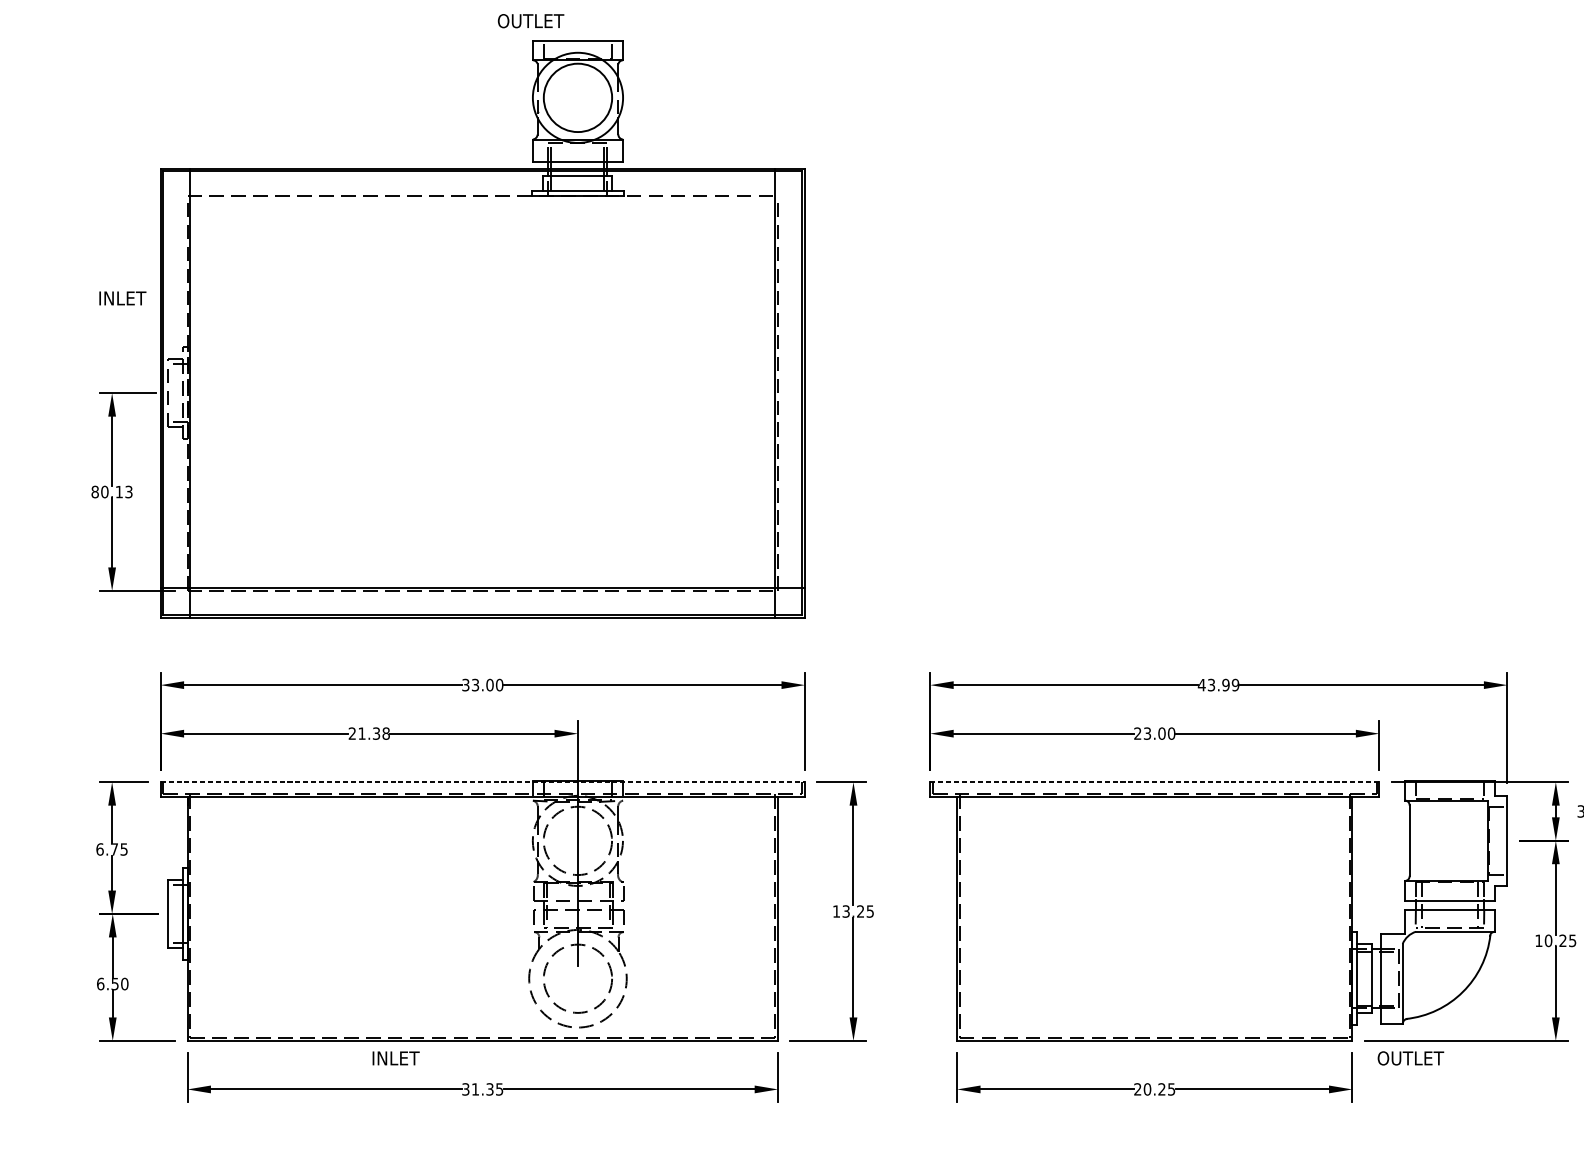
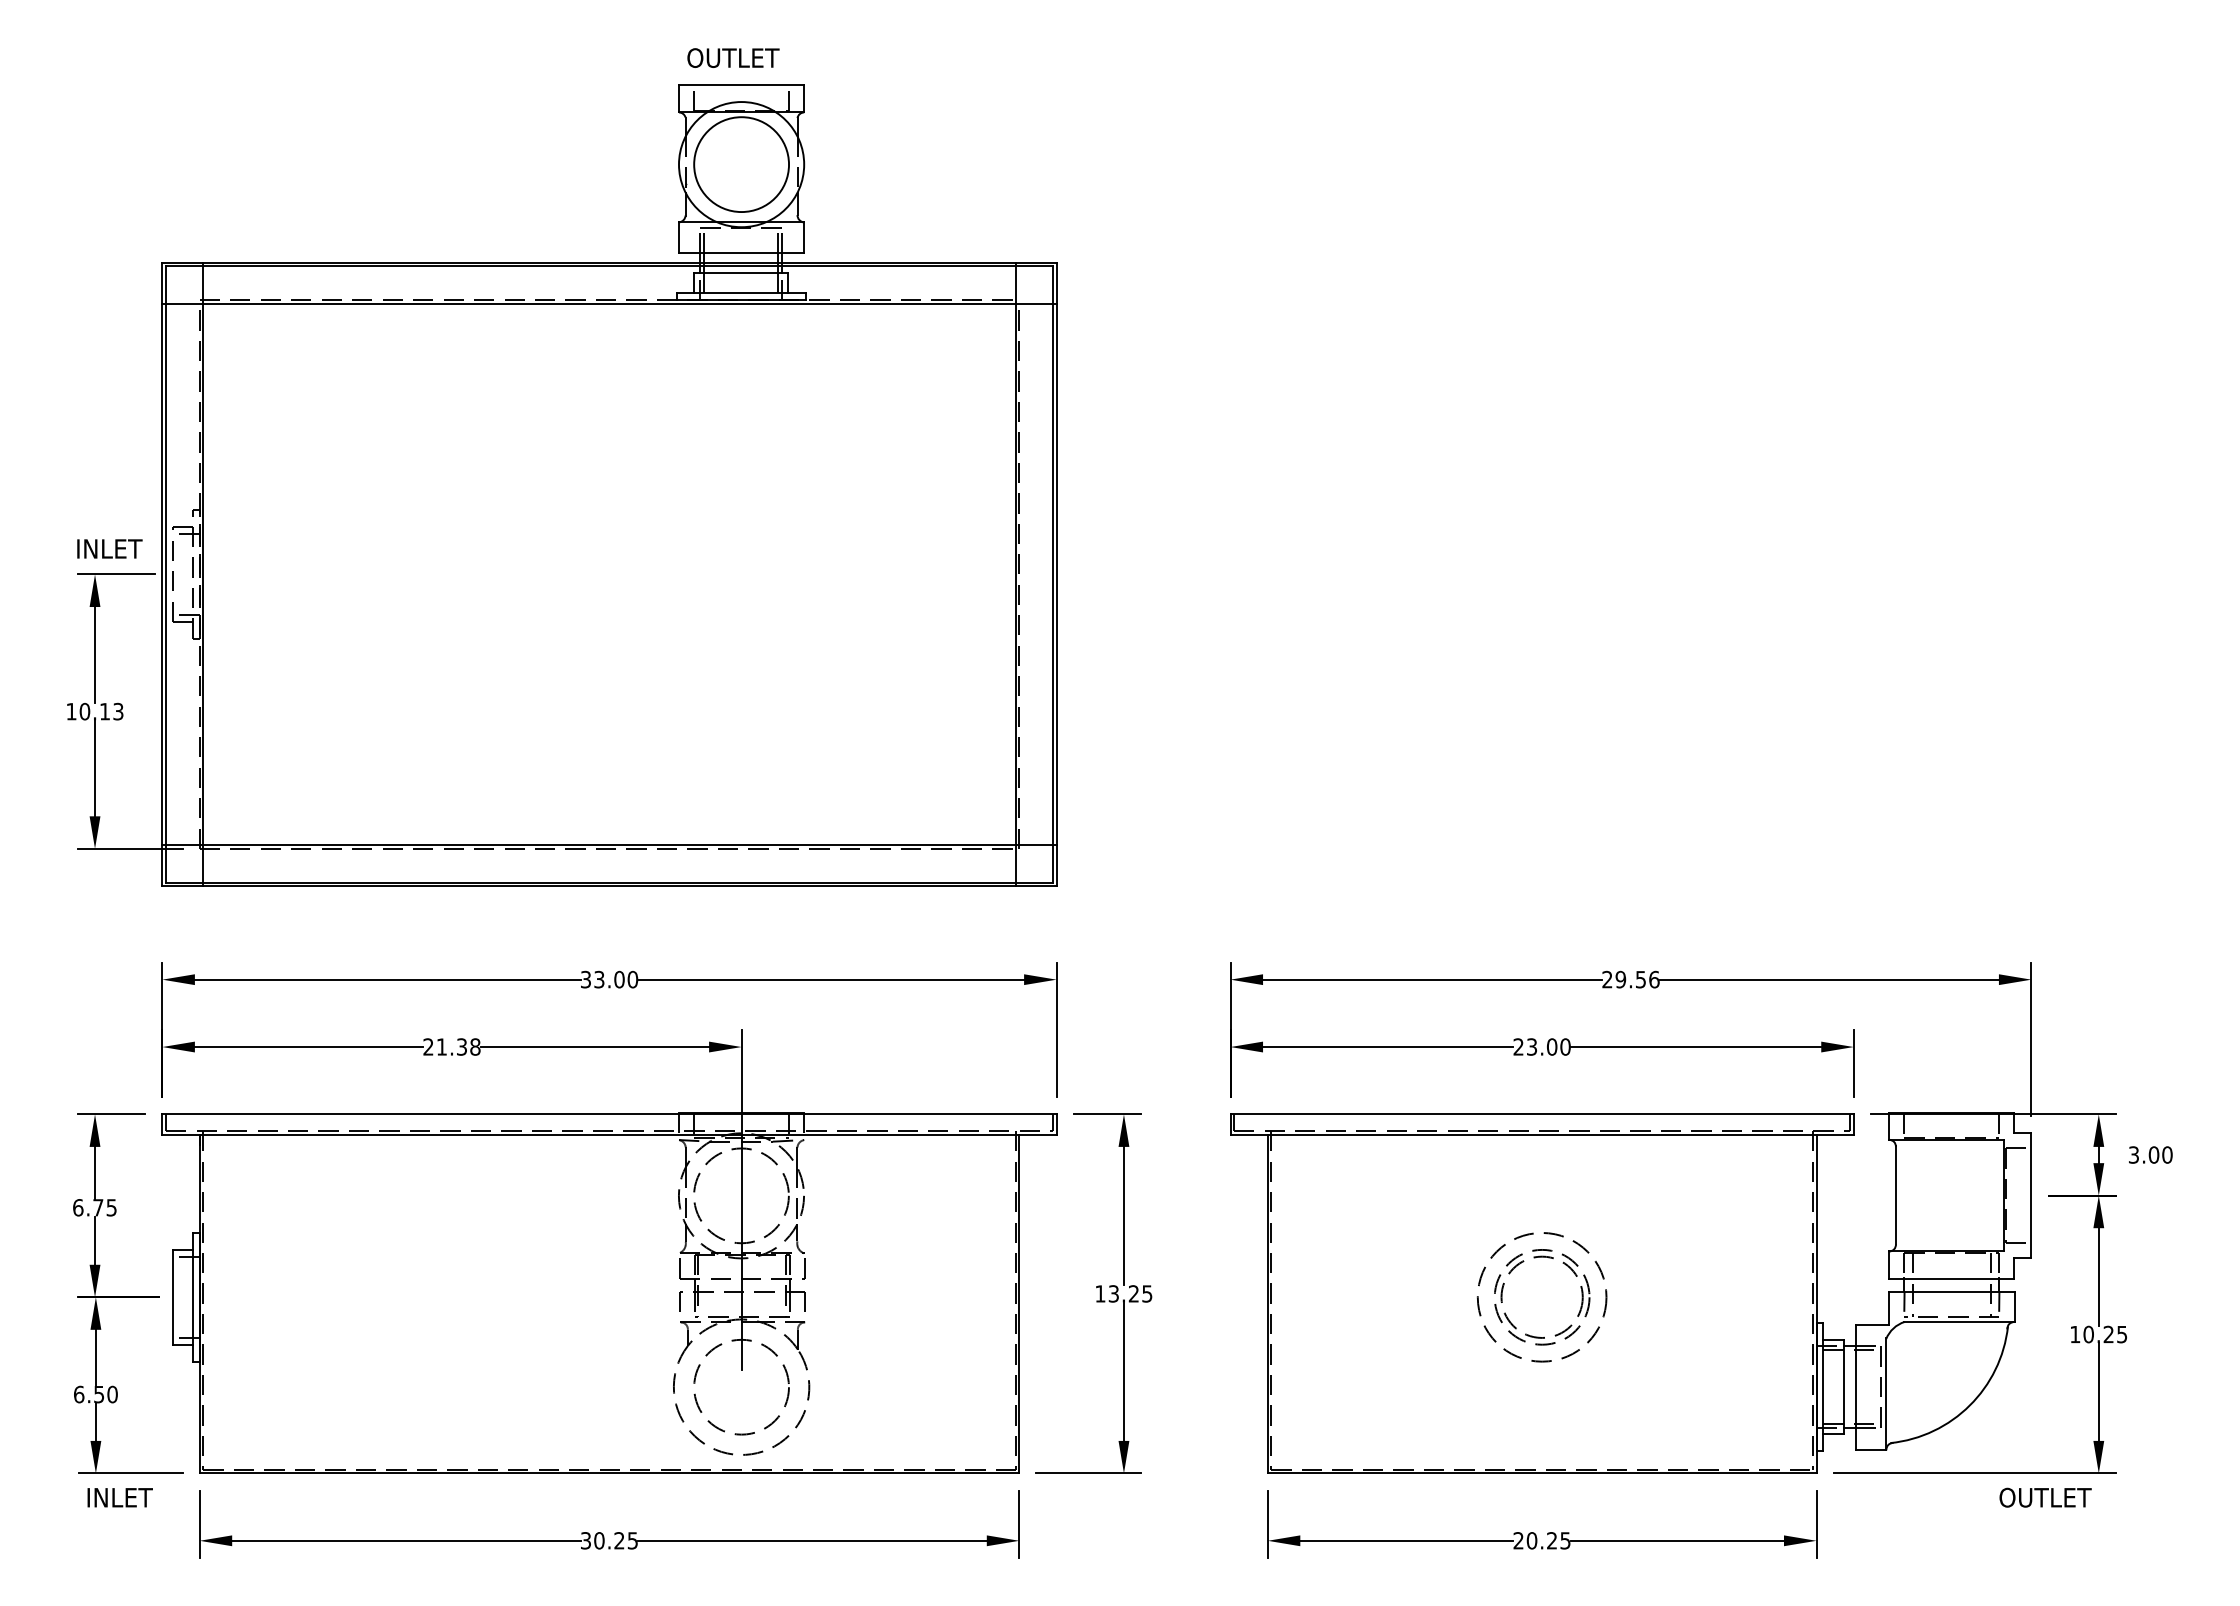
text: (531, 20) -> (733, 57), moved
line: (482, 197) -> (609, 303), added
text: (122, 298) -> (109, 548), moved
text: (95, 491) -> (71, 711), 80.13 -> 10.13
text: (1218, 685) -> (1630, 979), 43.99 -> 29.56
line: (482, 782) -> (609, 1114), dashed -> solid
line: (1155, 782) -> (1542, 1114), dashed -> solid
part: (1126, 908) -> (1503, 1289), added
text: (395, 1058) -> (119, 1497), moved
text: (1410, 1058) -> (2045, 1497), moved
text: (482, 1089) -> (609, 1540), 31.35 -> 30.25

